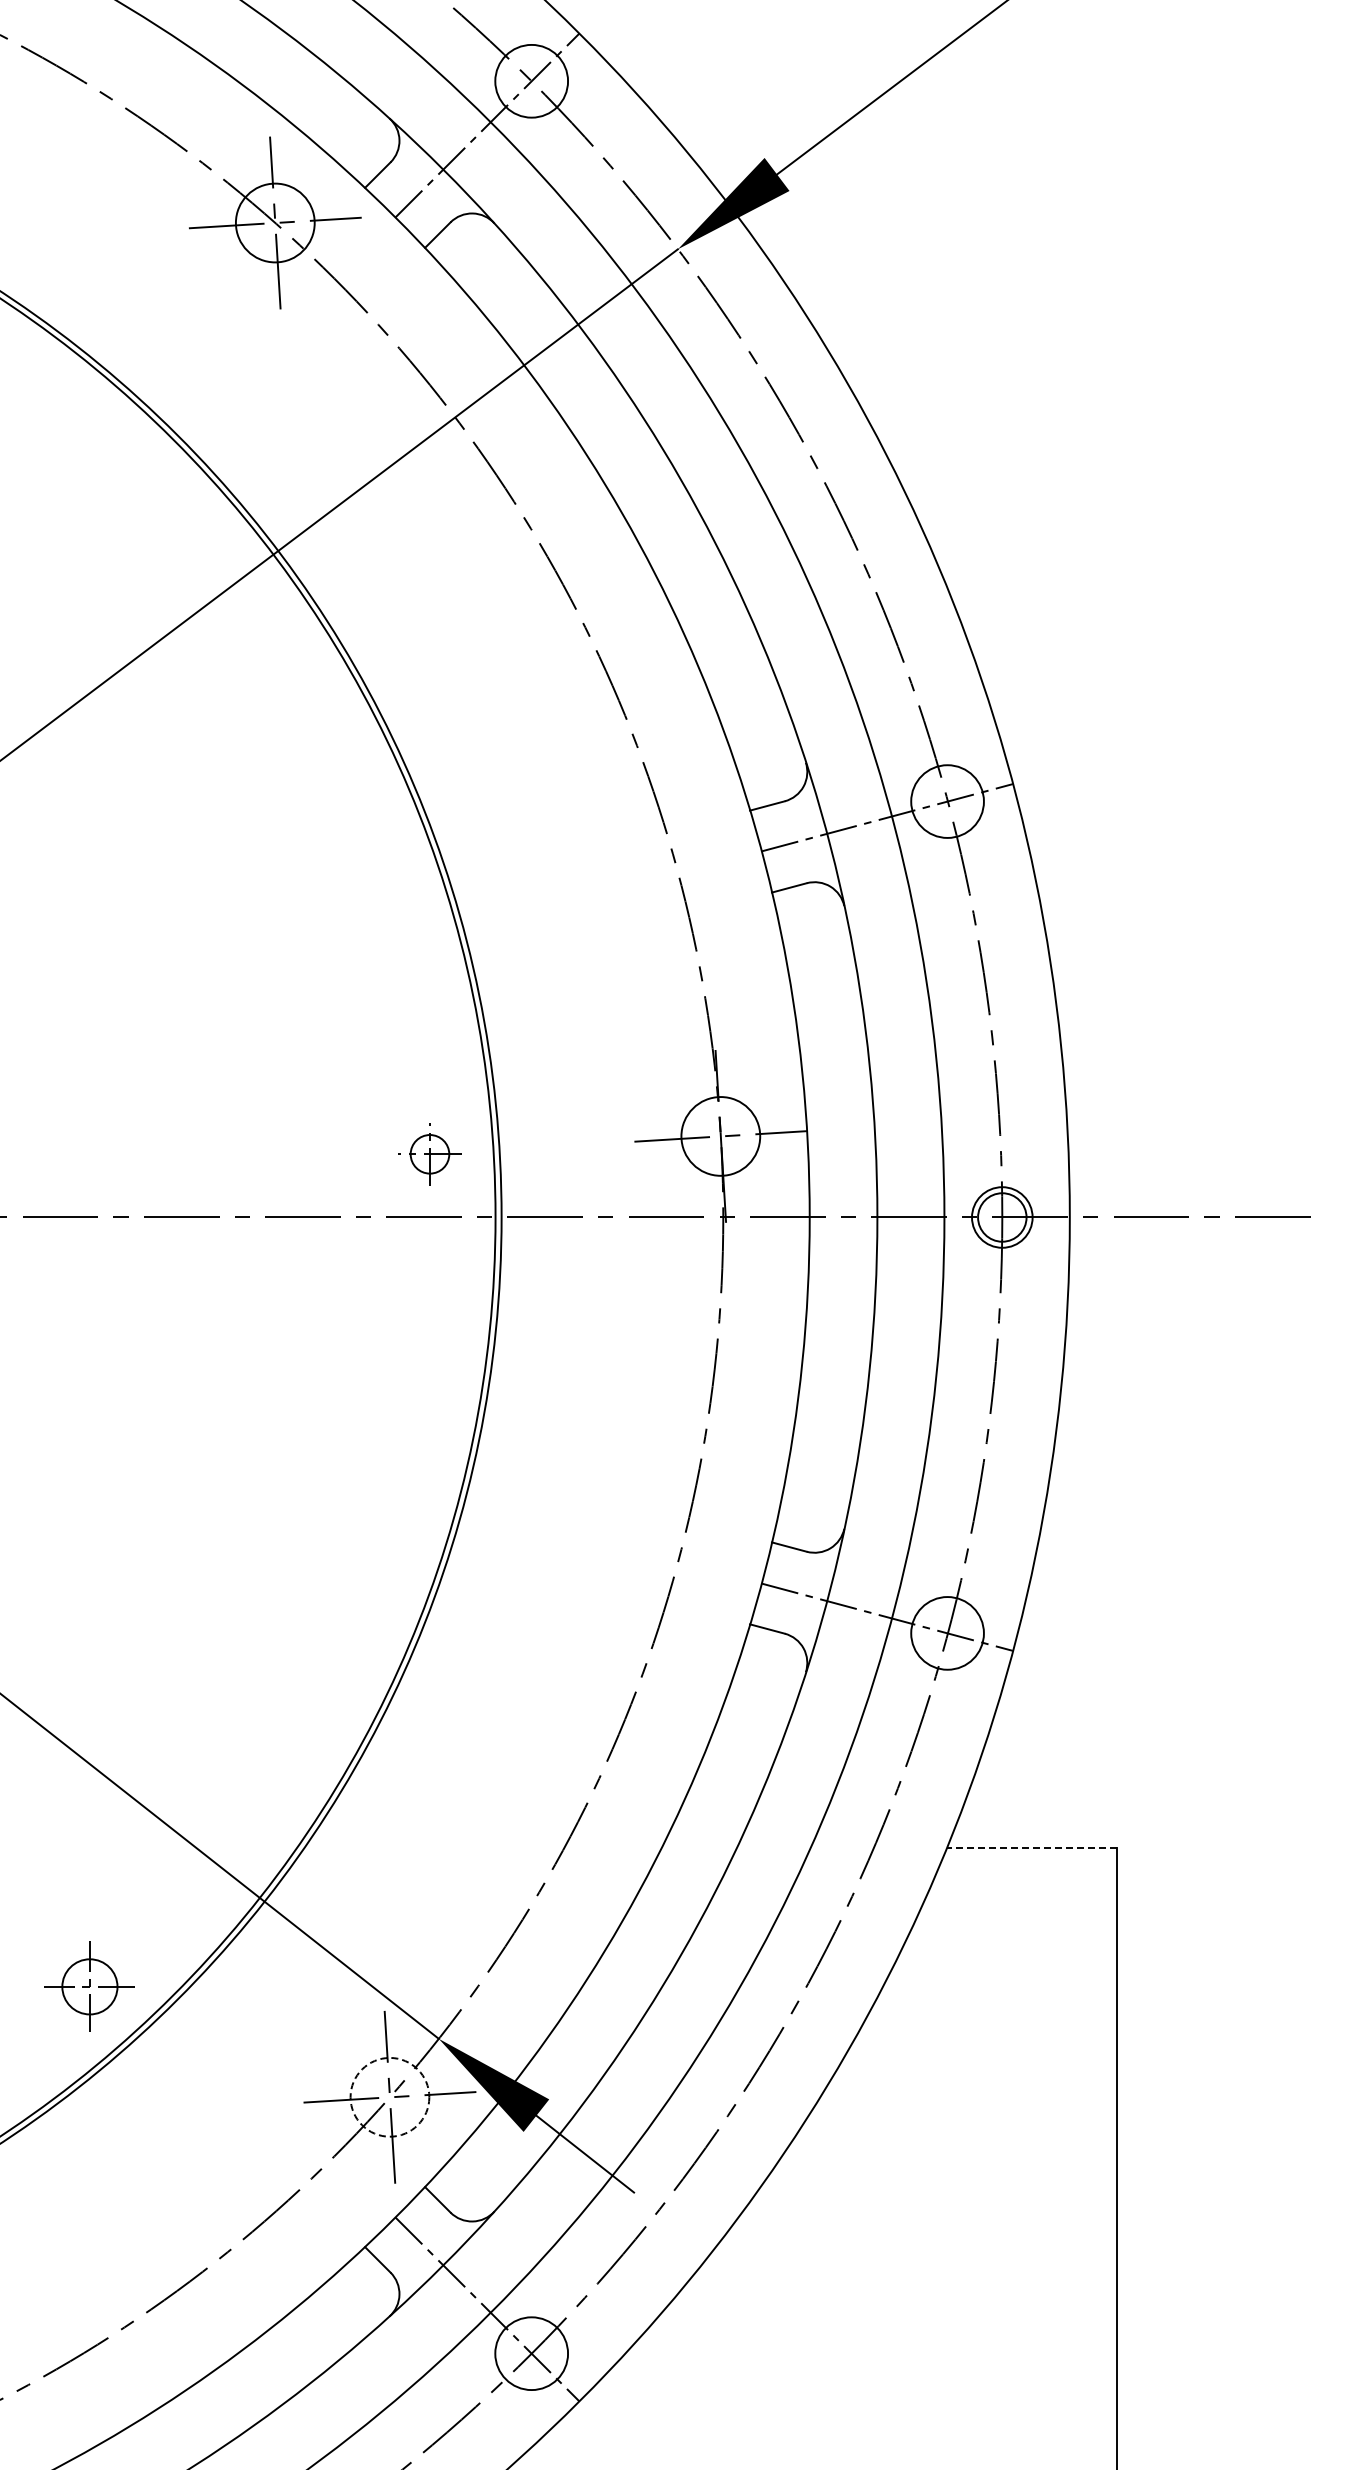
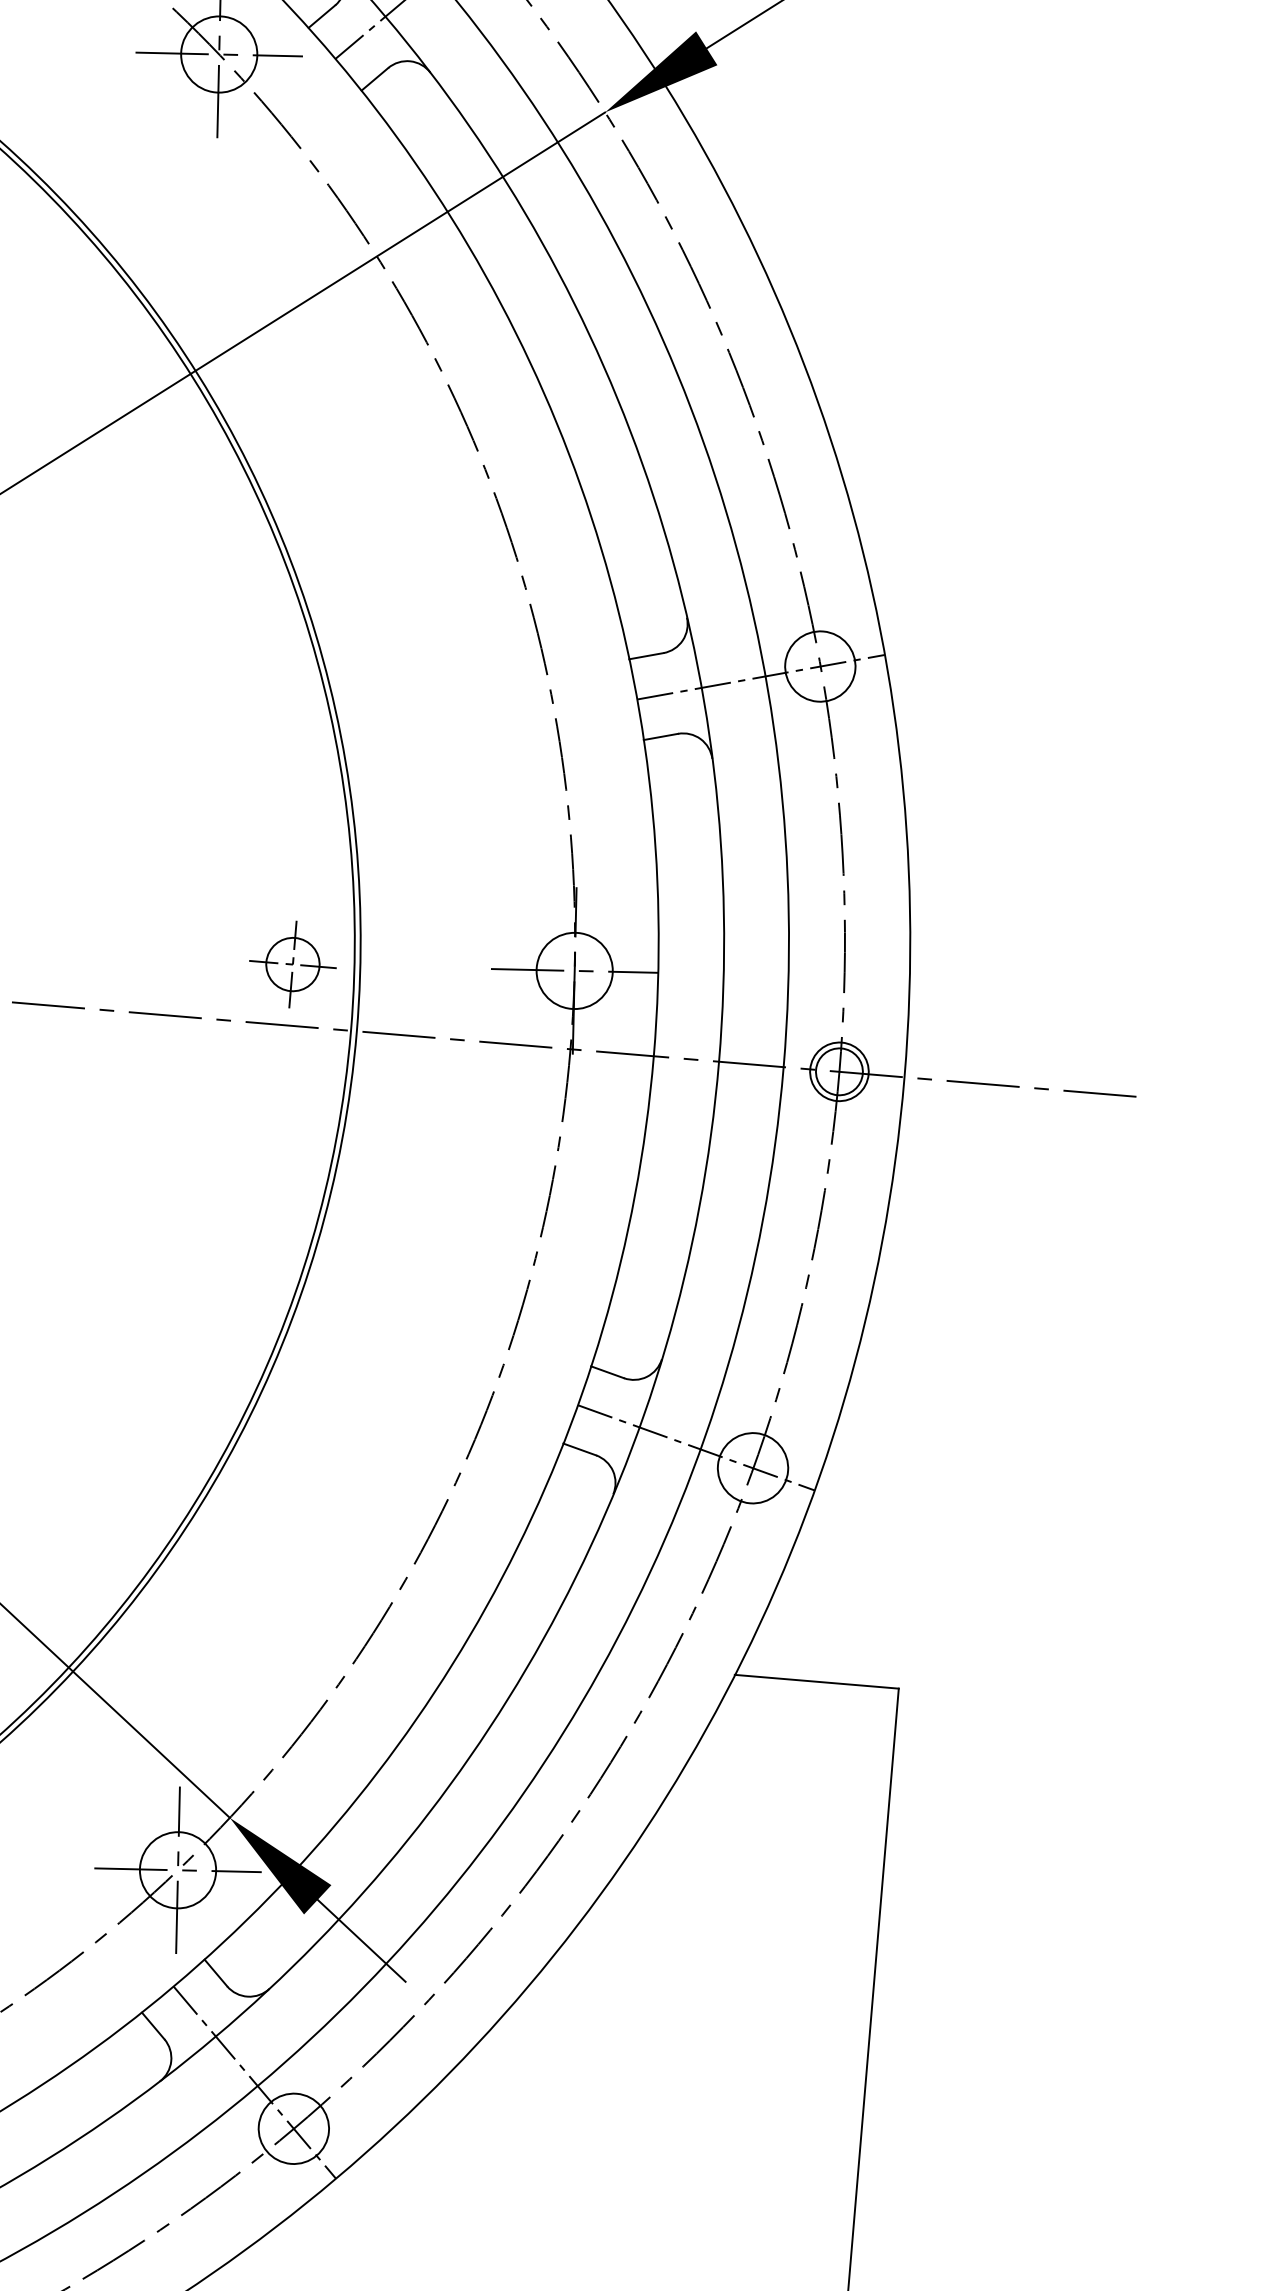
part: (429, 1154) -> (292, 964), size x1.43
line: (1031, 1847) -> (816, 1681), dashed -> solid
circle: (389, 2096) -> (177, 1869), dashed -> solid

